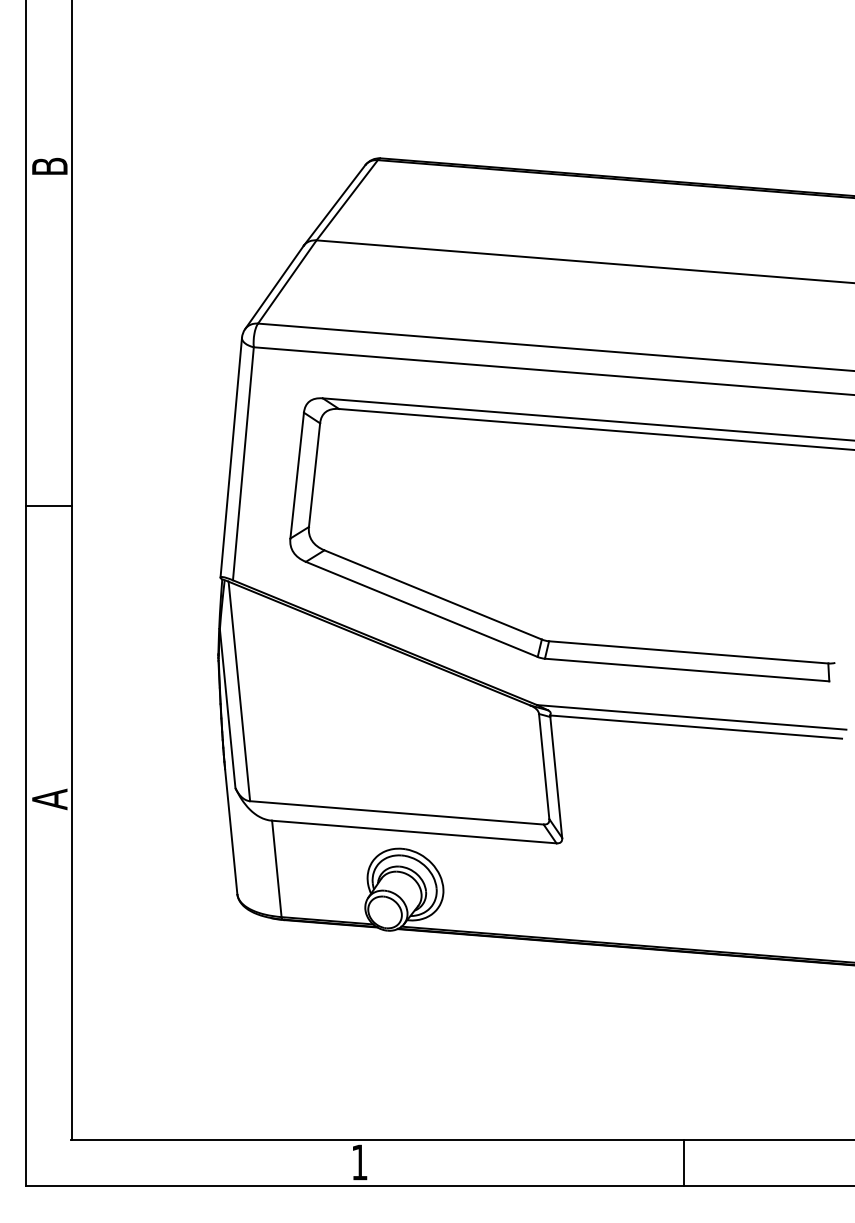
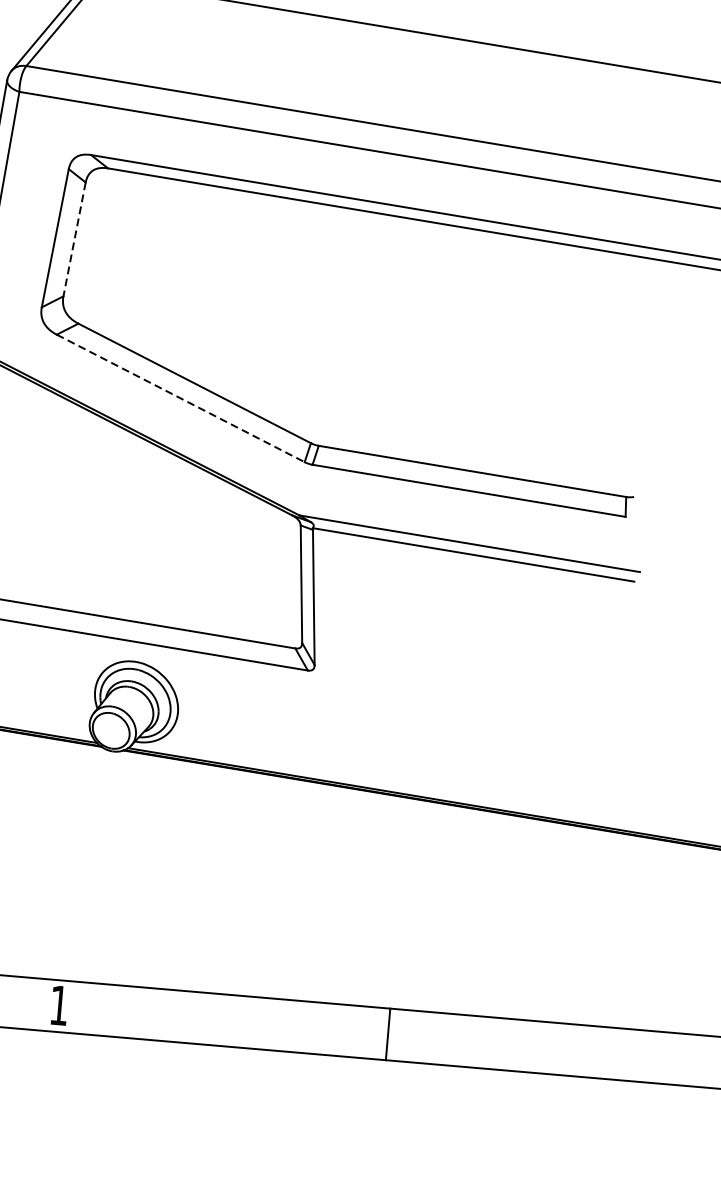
line: (314, 475) -> (74, 239), solid -> dashed
line: (422, 609) -> (181, 398), solid -> dashed
line: (684, 1162) -> (388, 1033), moved

